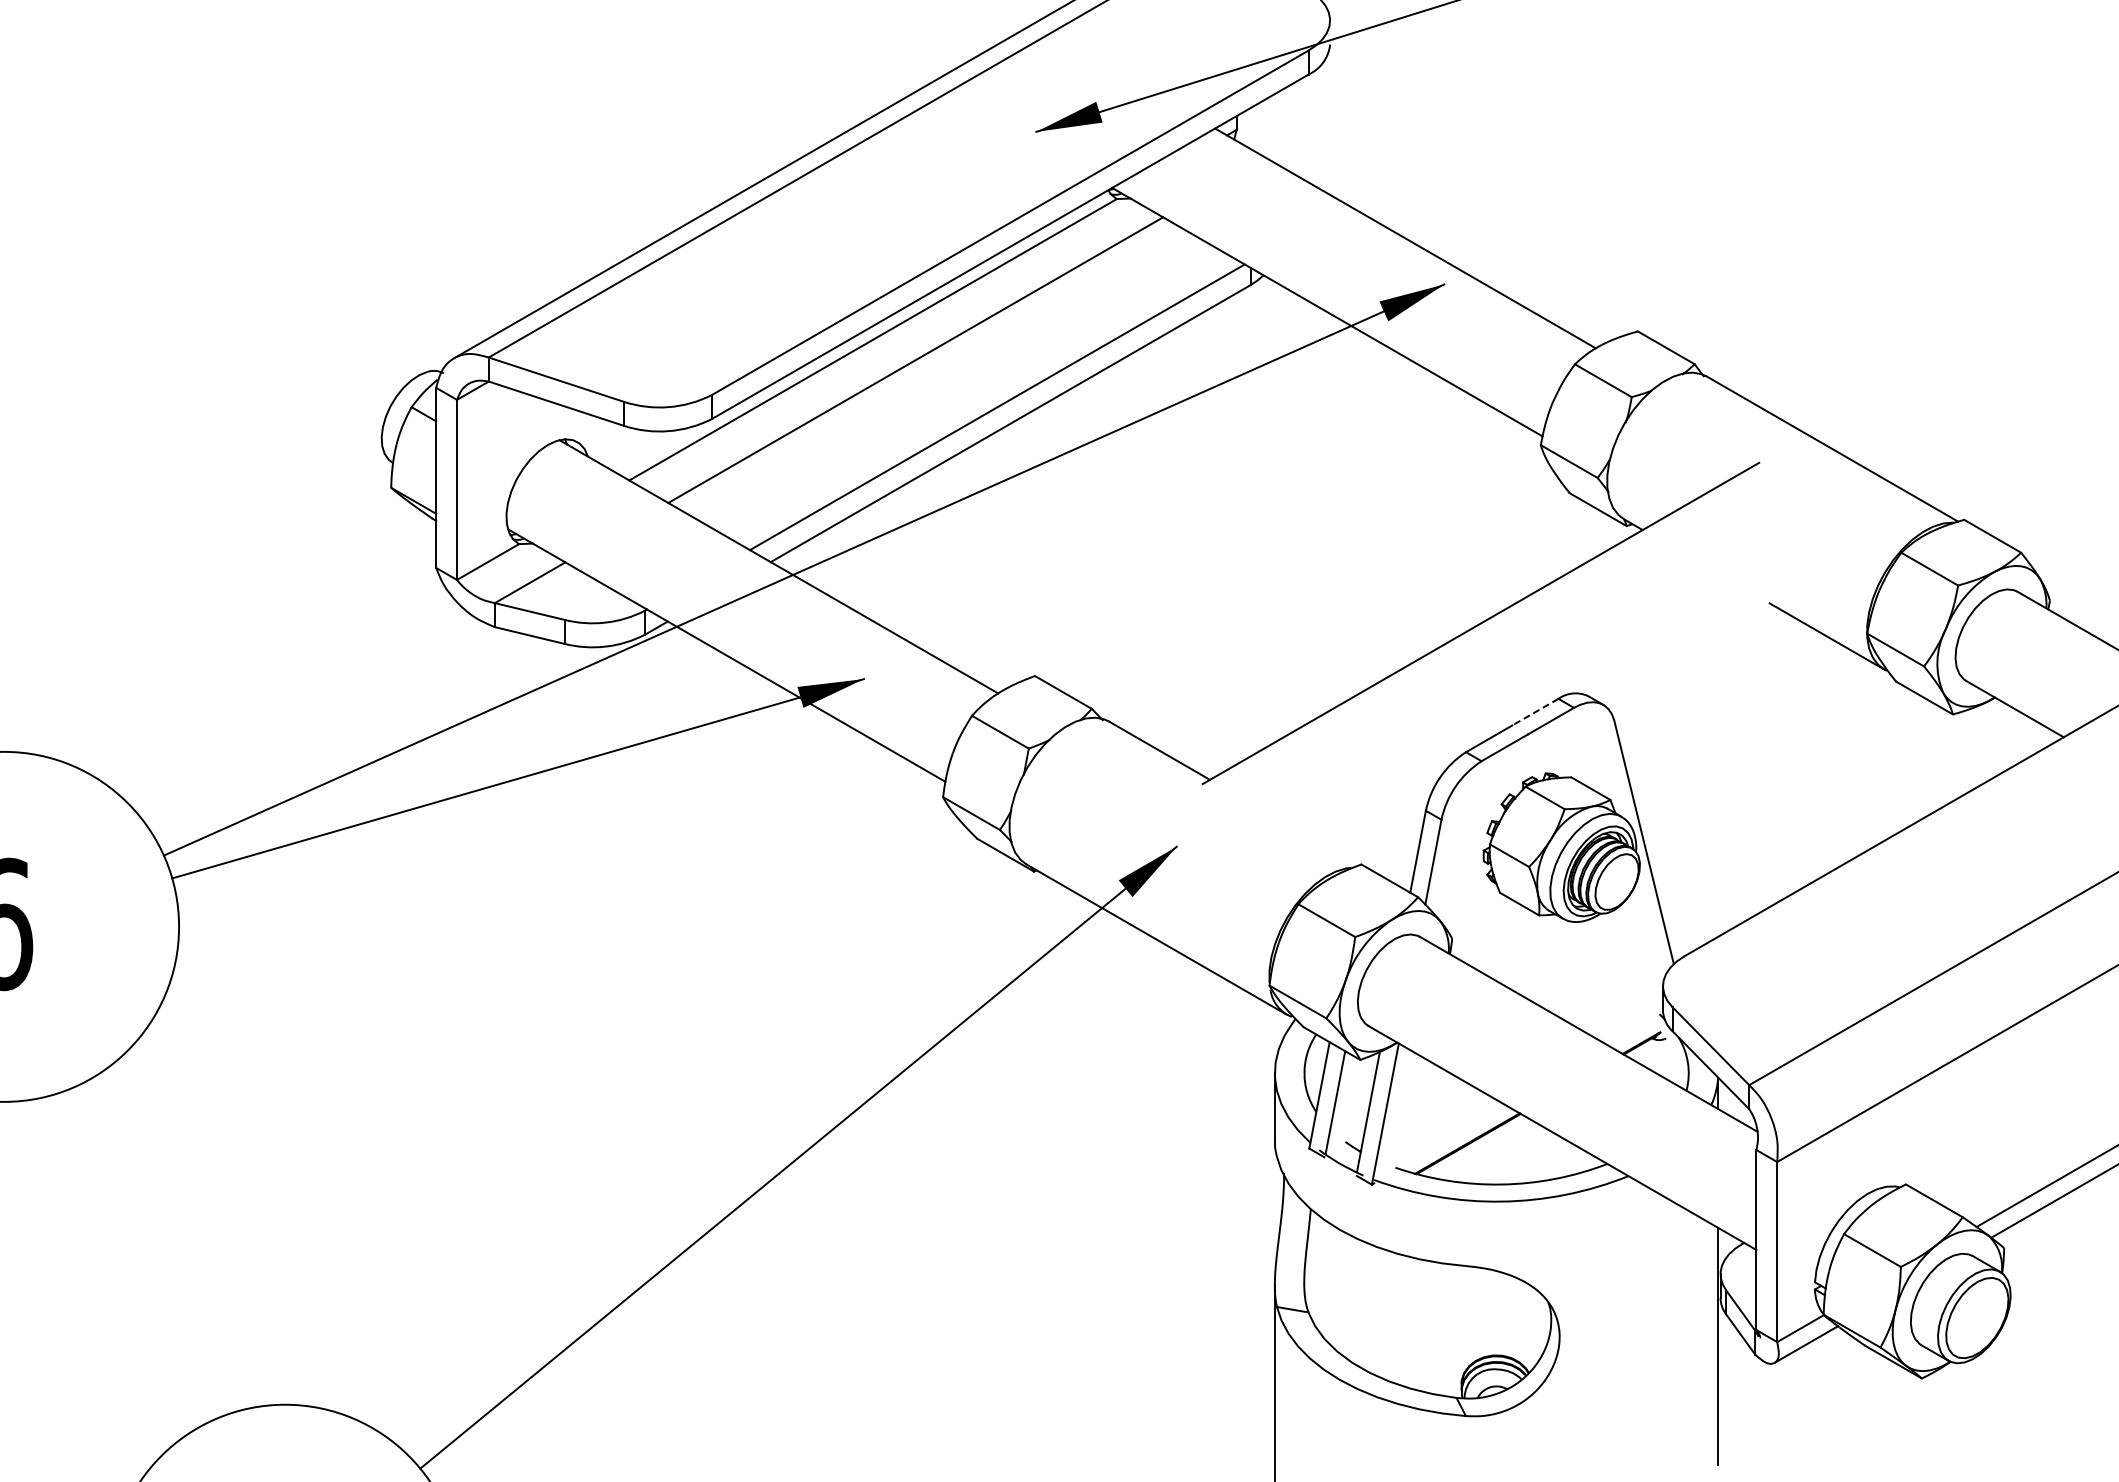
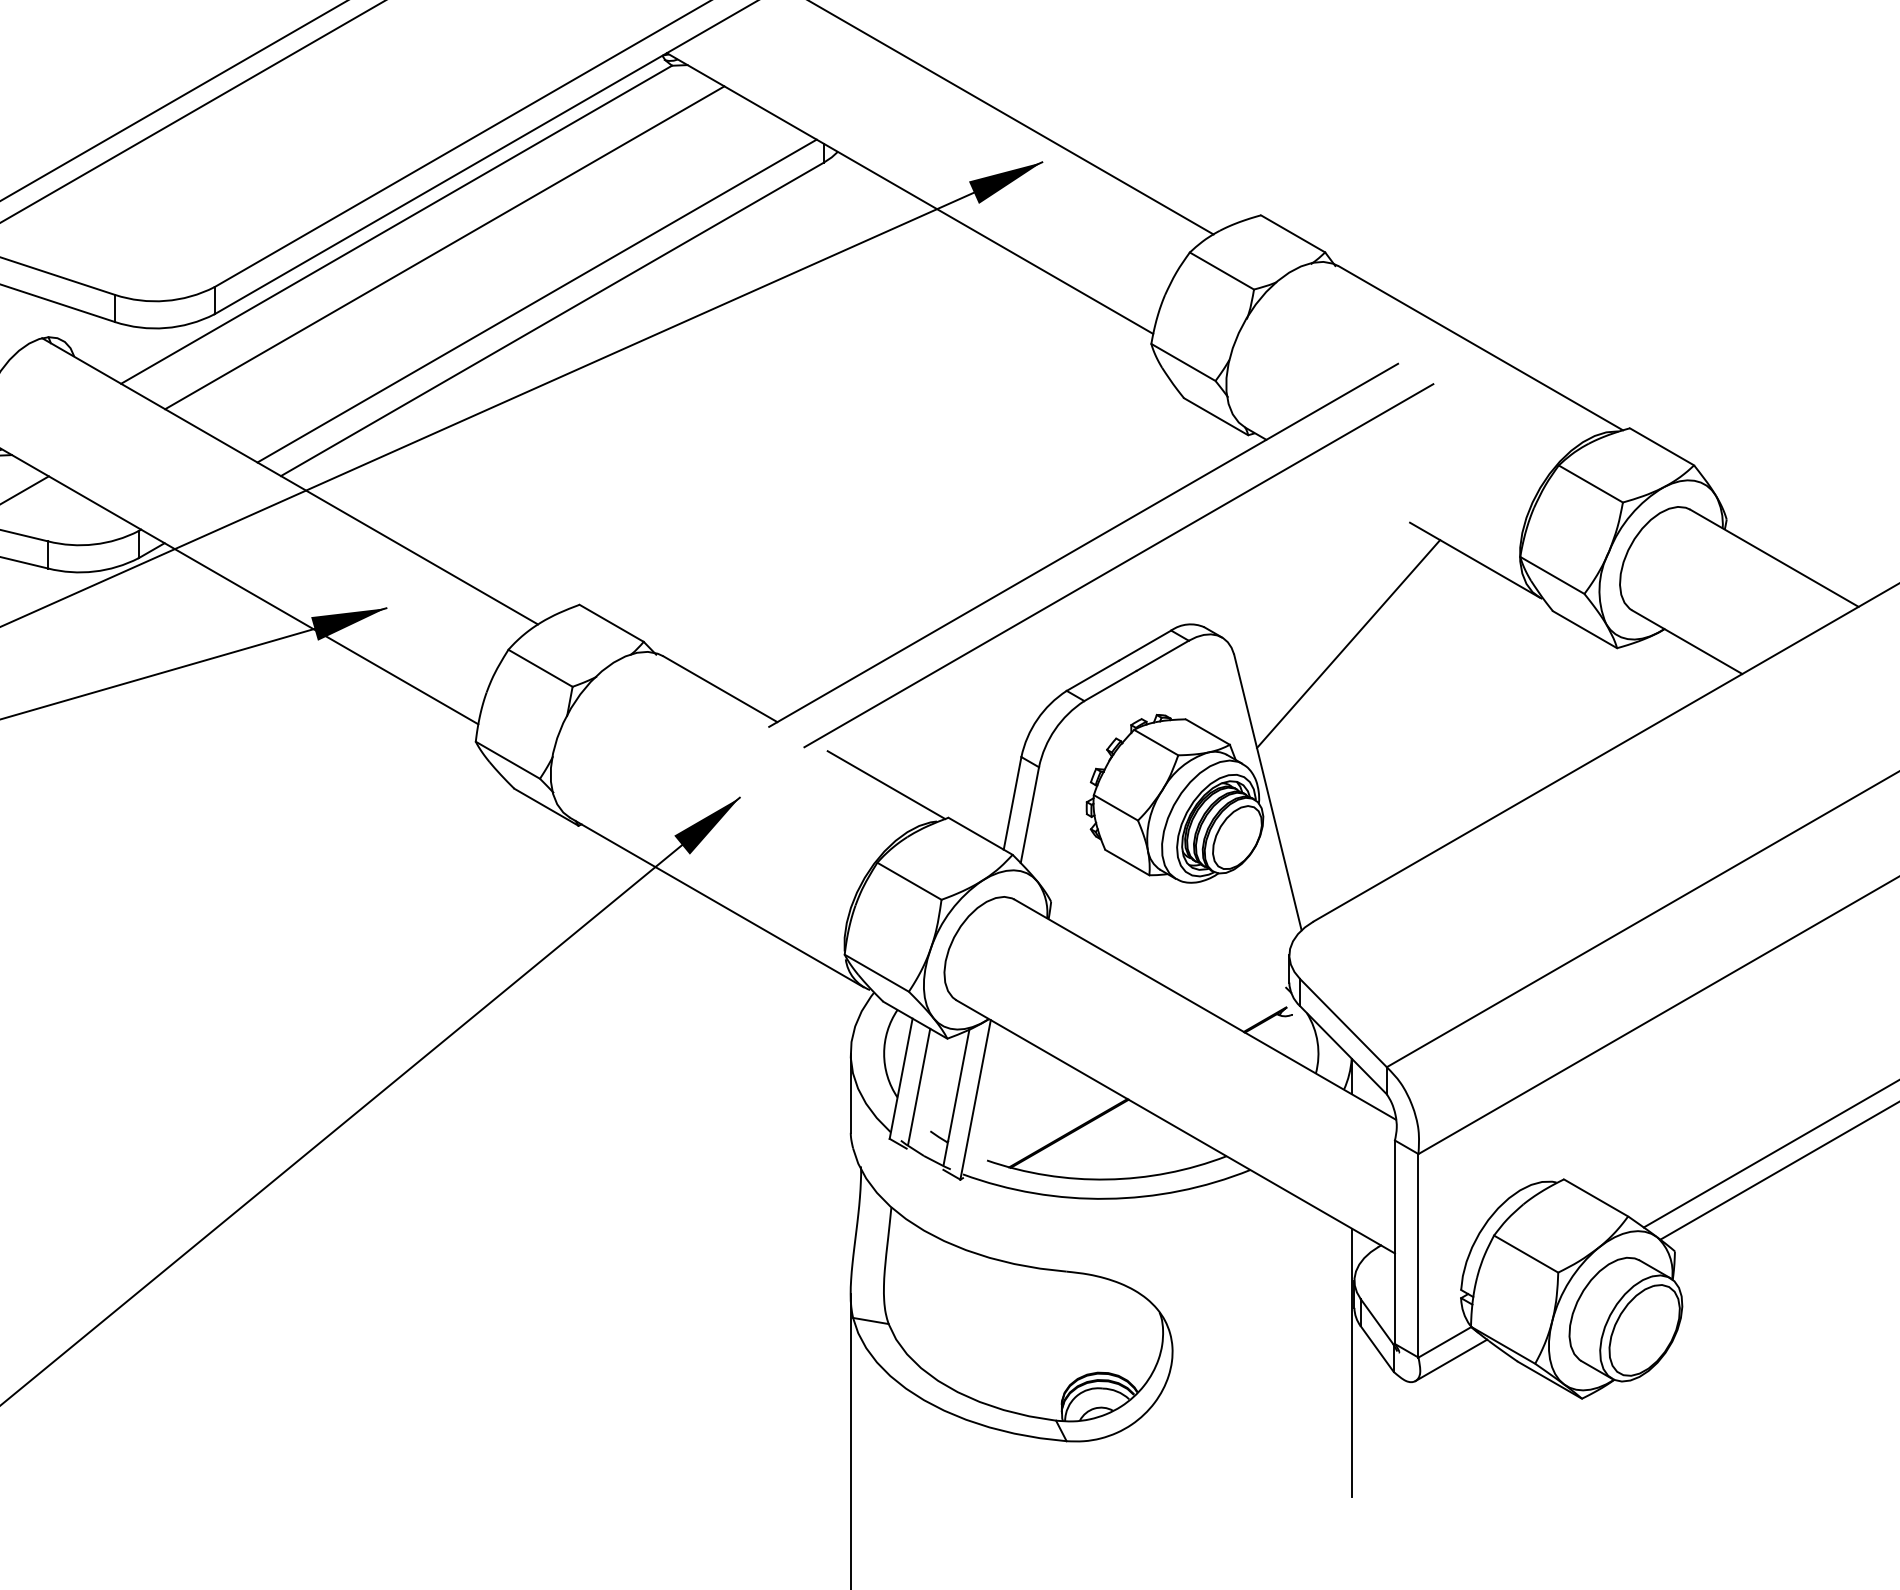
line: (1511, 641) -> (1118, 565), added
line: (1715, 710) -> (1348, 643), added
line: (1535, 712) -> (1145, 646), dashed -> solid
line: (1306, 835) -> (886, 785), added

